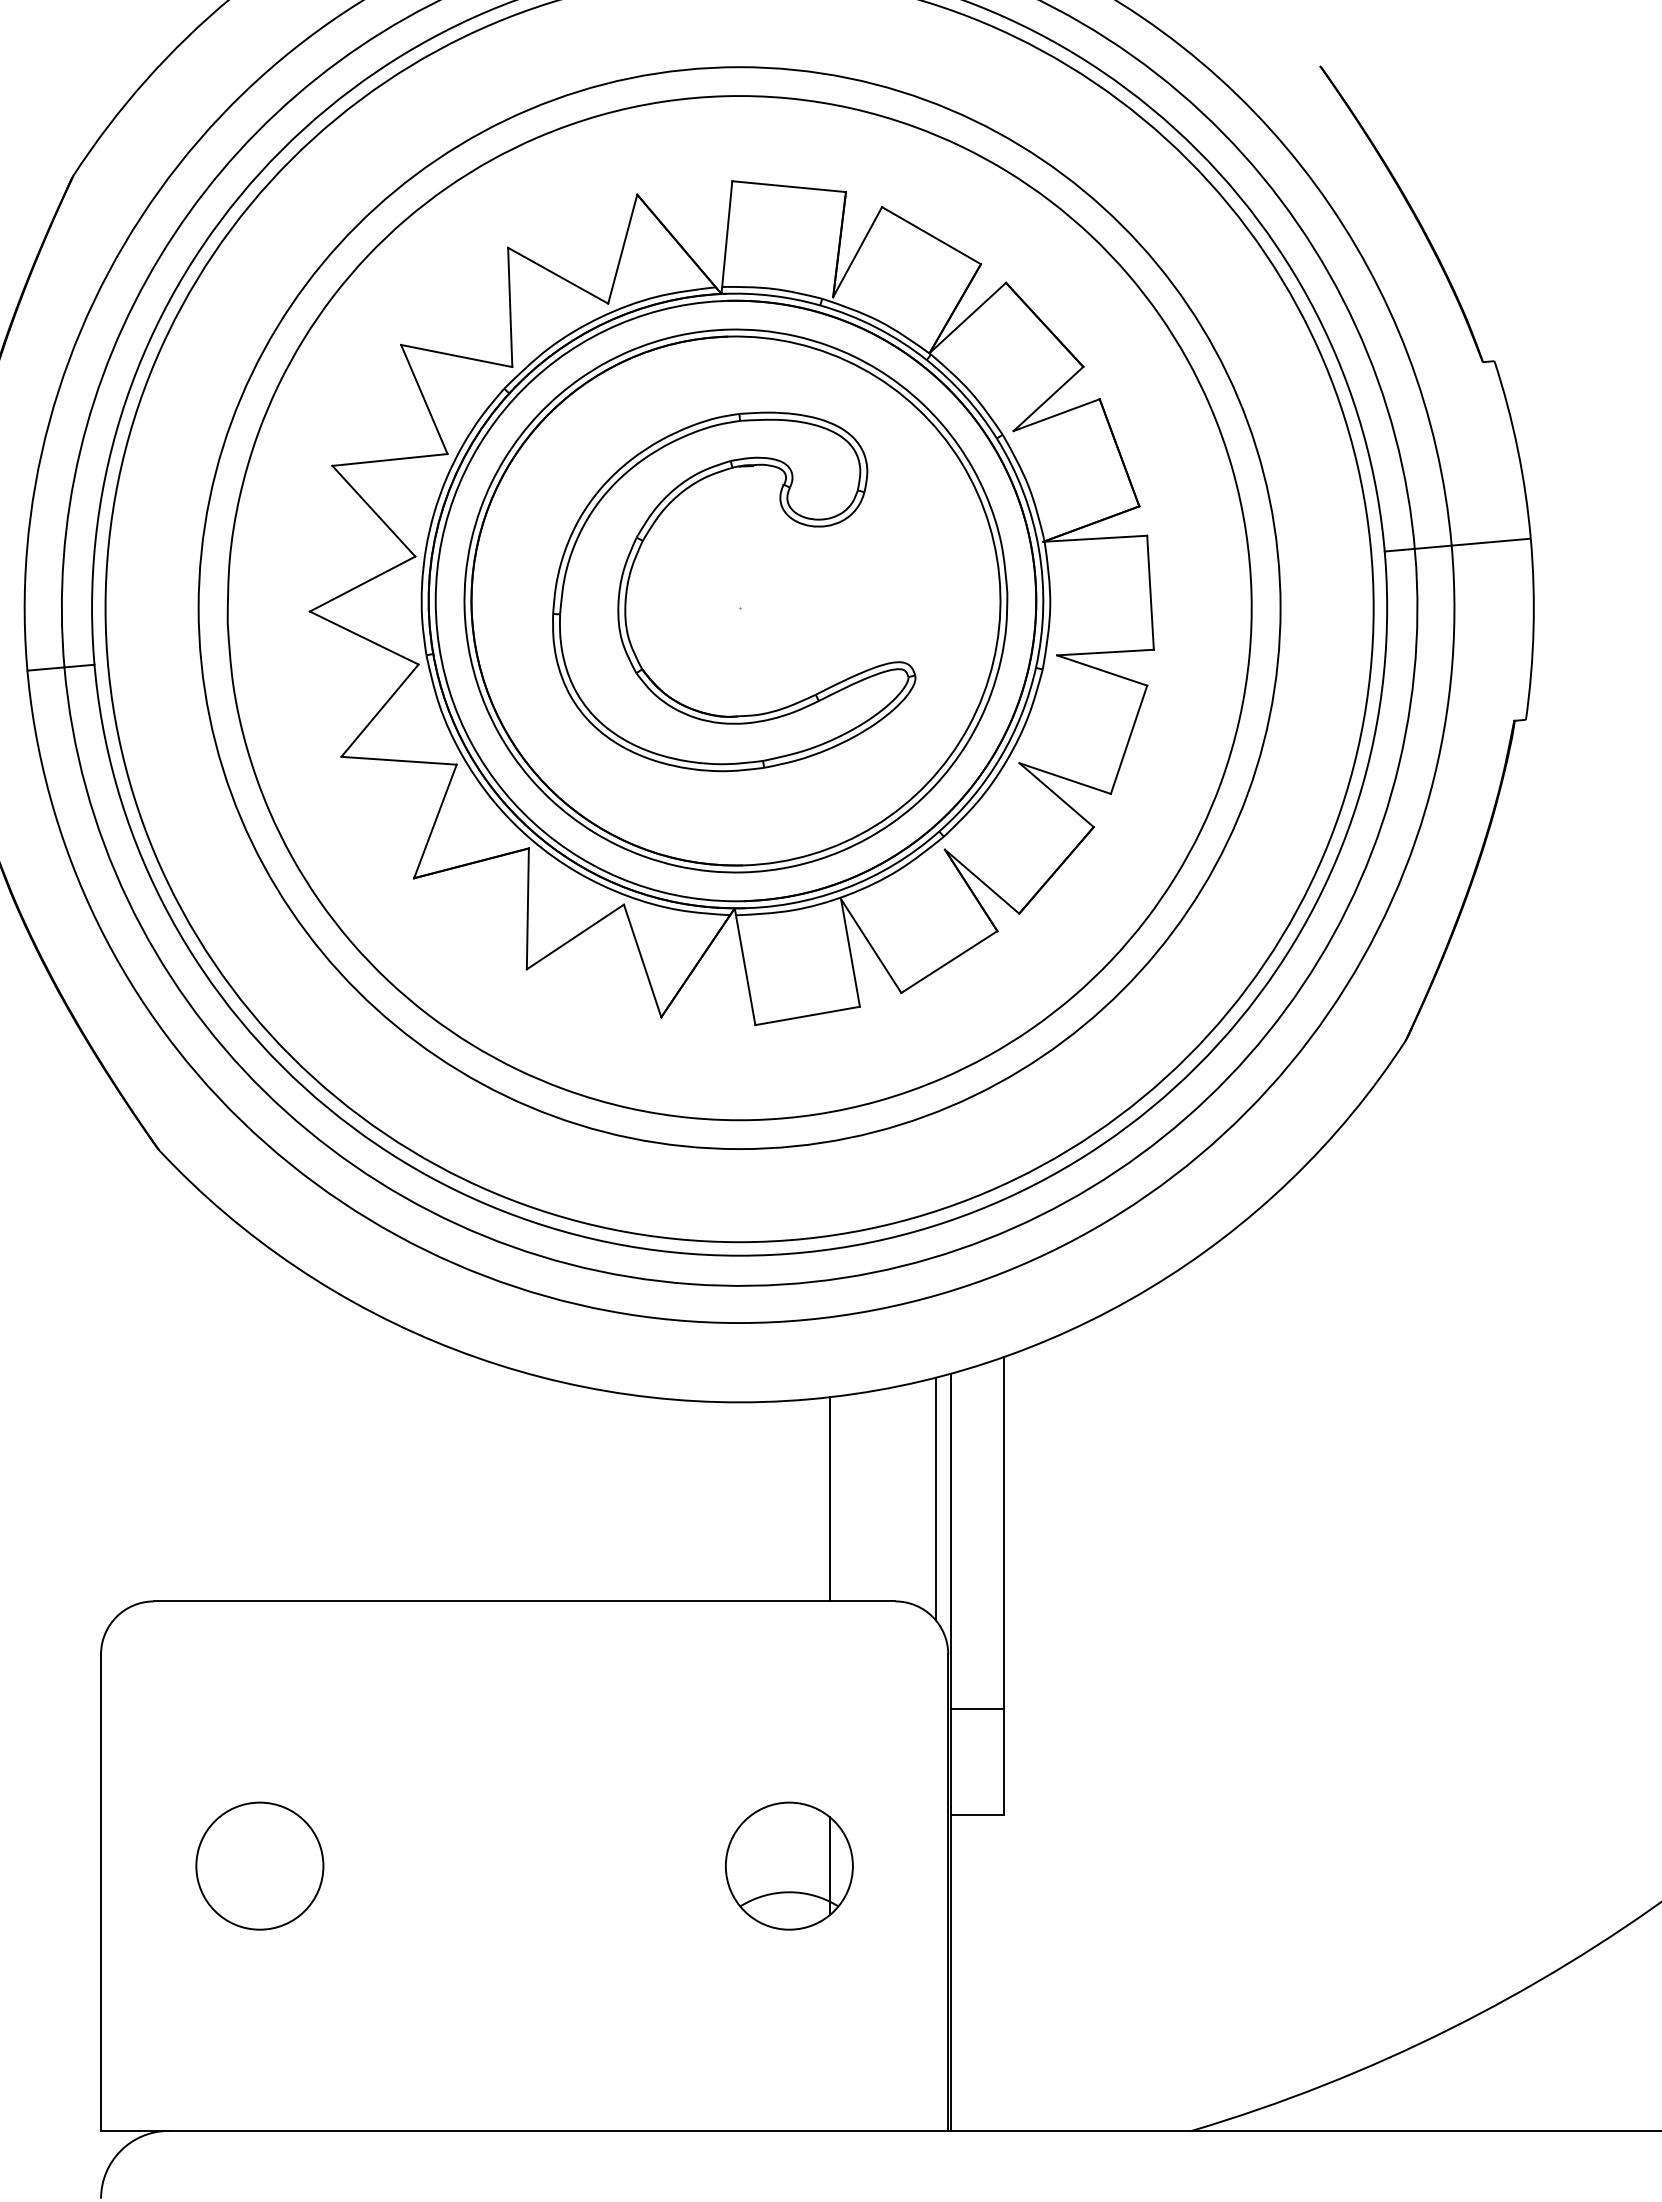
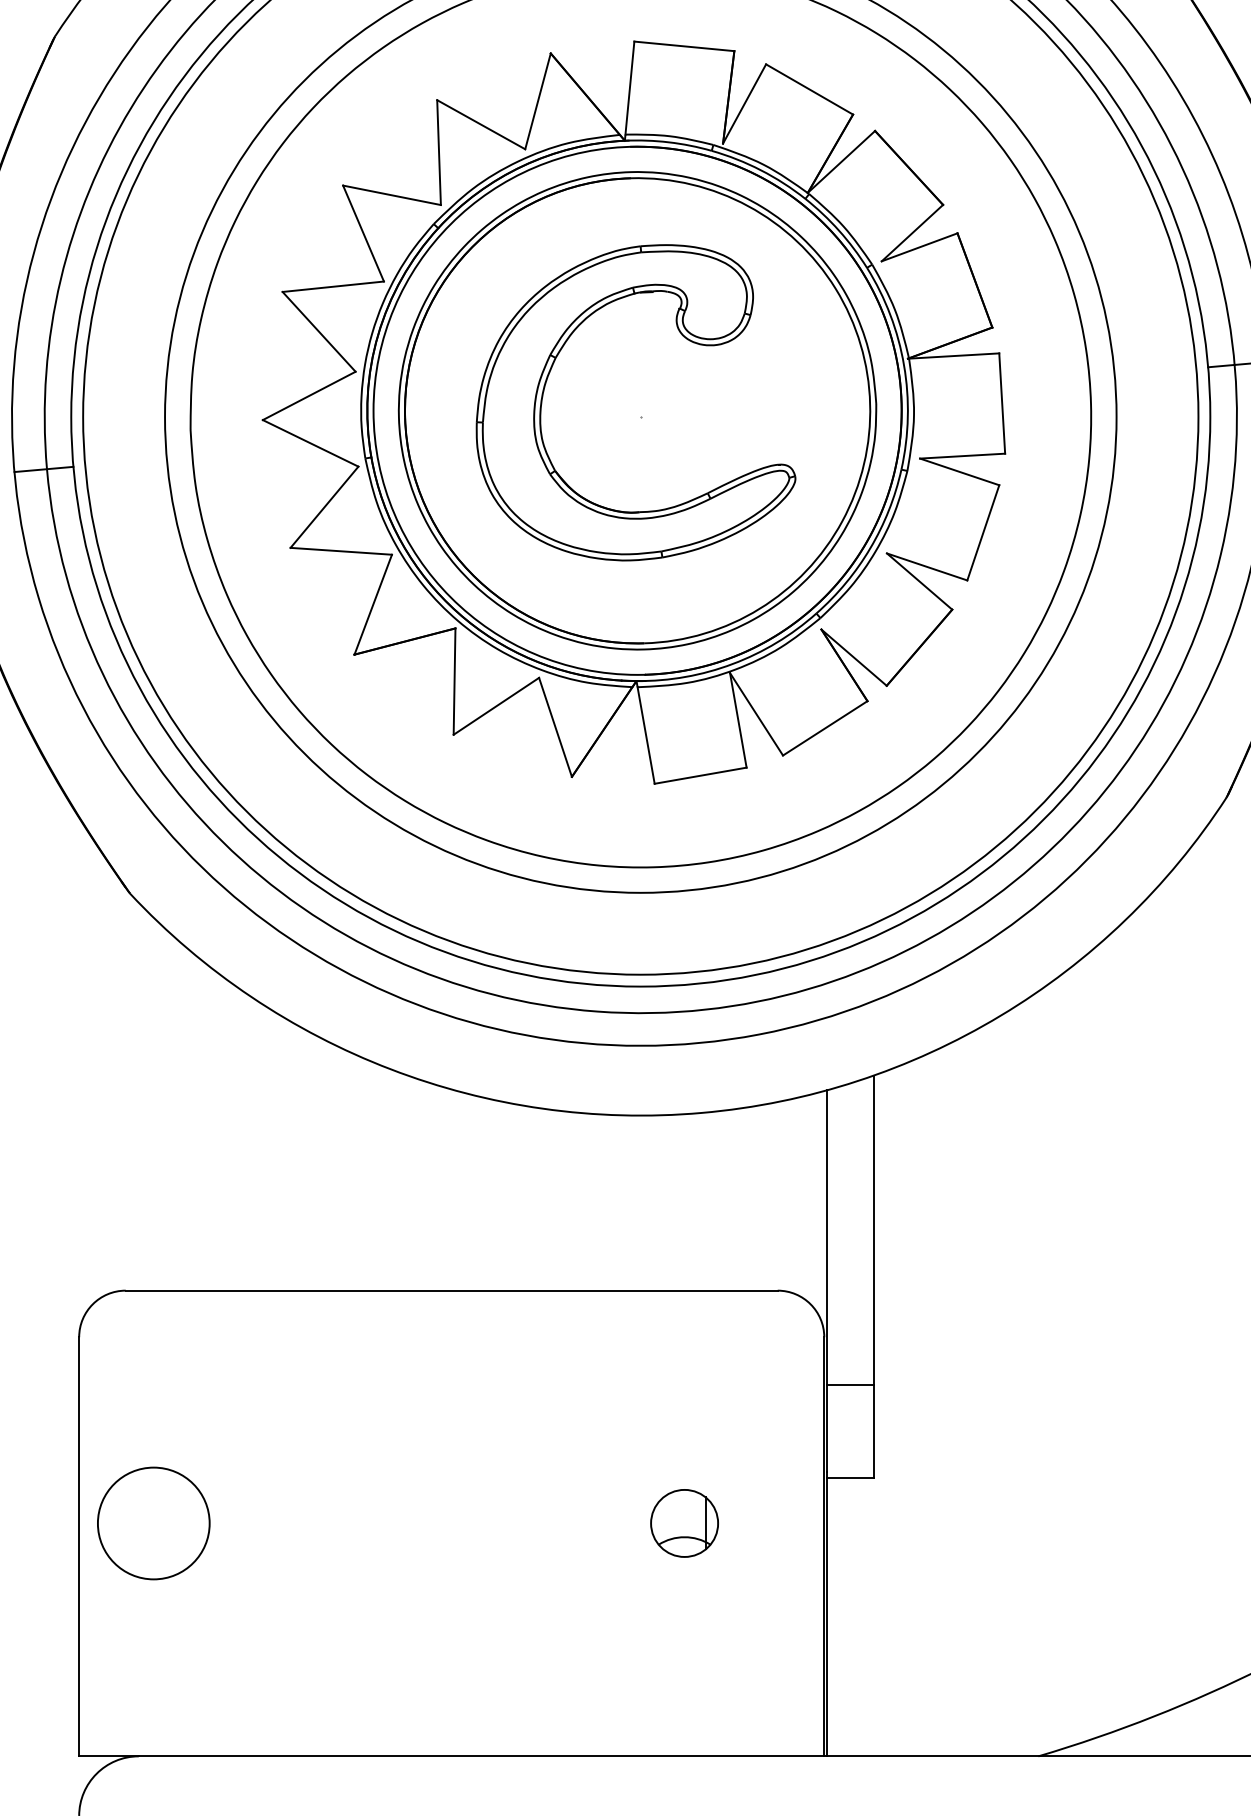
line: (935, 1498) -> (813, 1200), removed
line: (829, 1499) -> (719, 1201), removed
circle: (259, 1865) -> (153, 1522), moved
part: (789, 1865) -> (684, 1522), size x0.6

